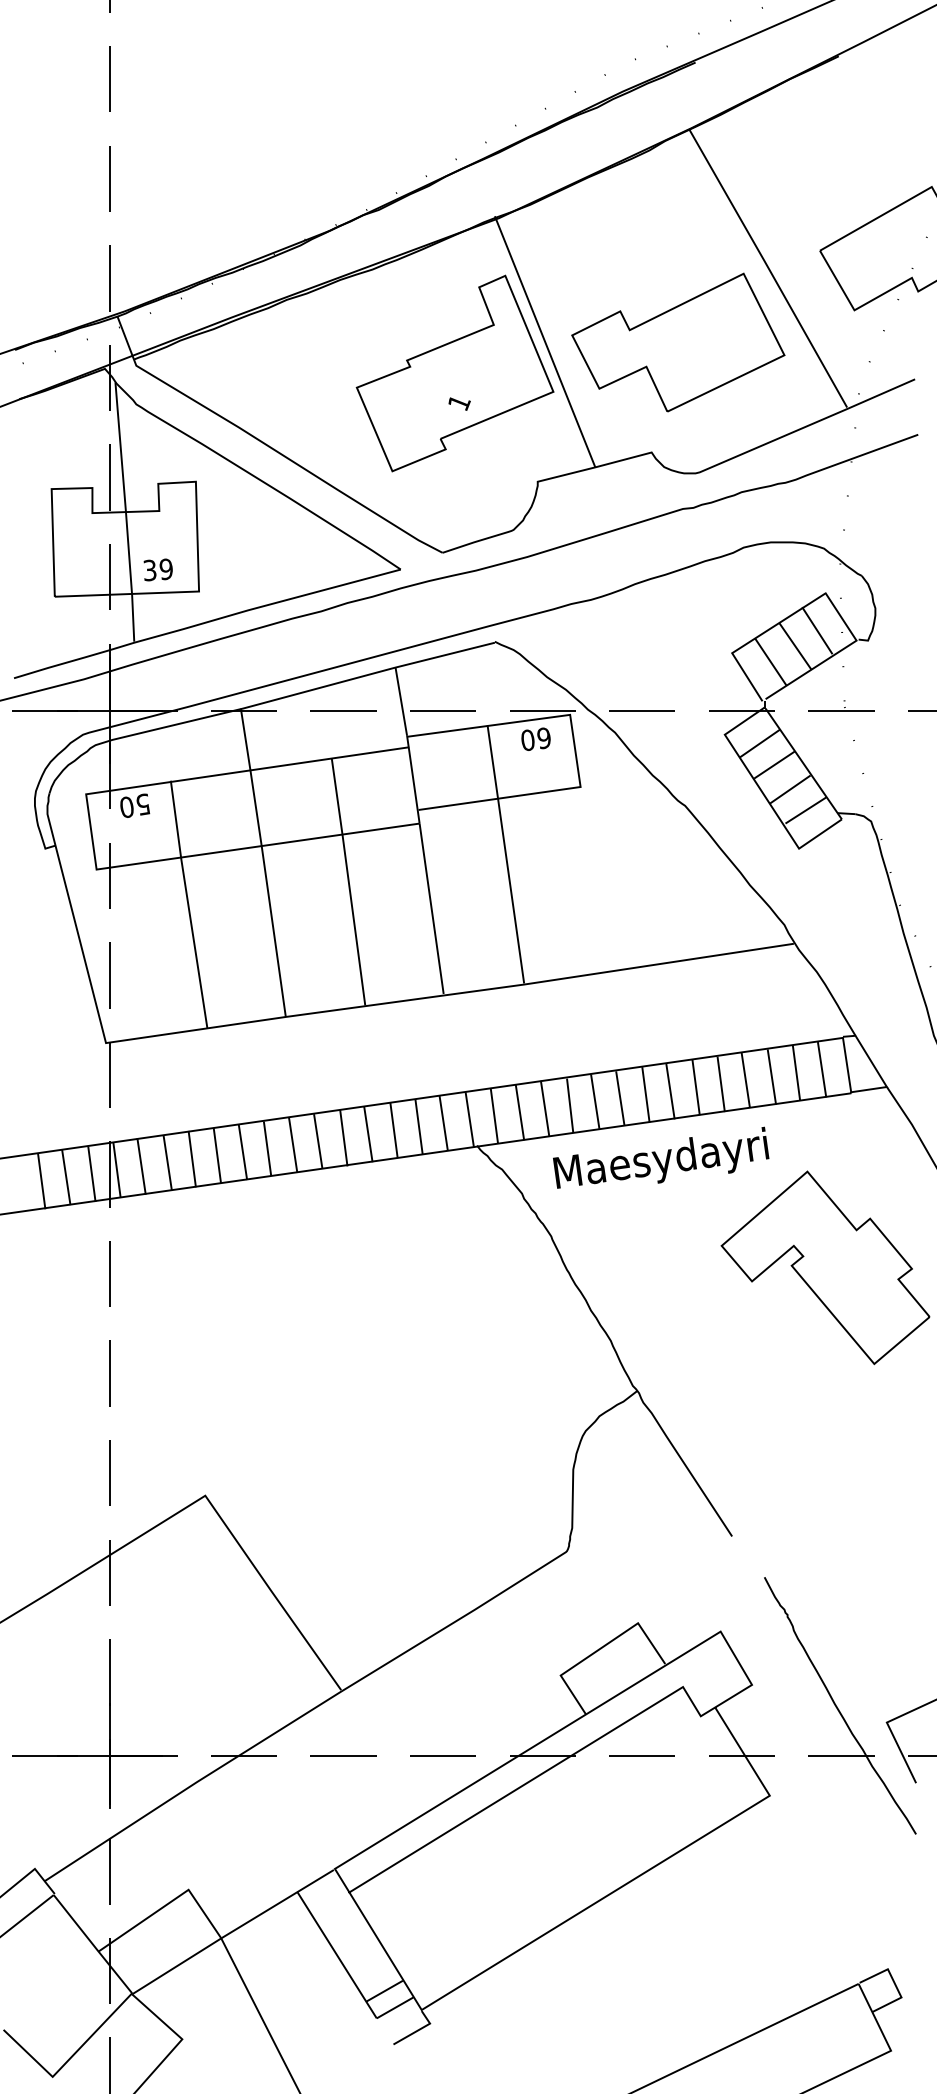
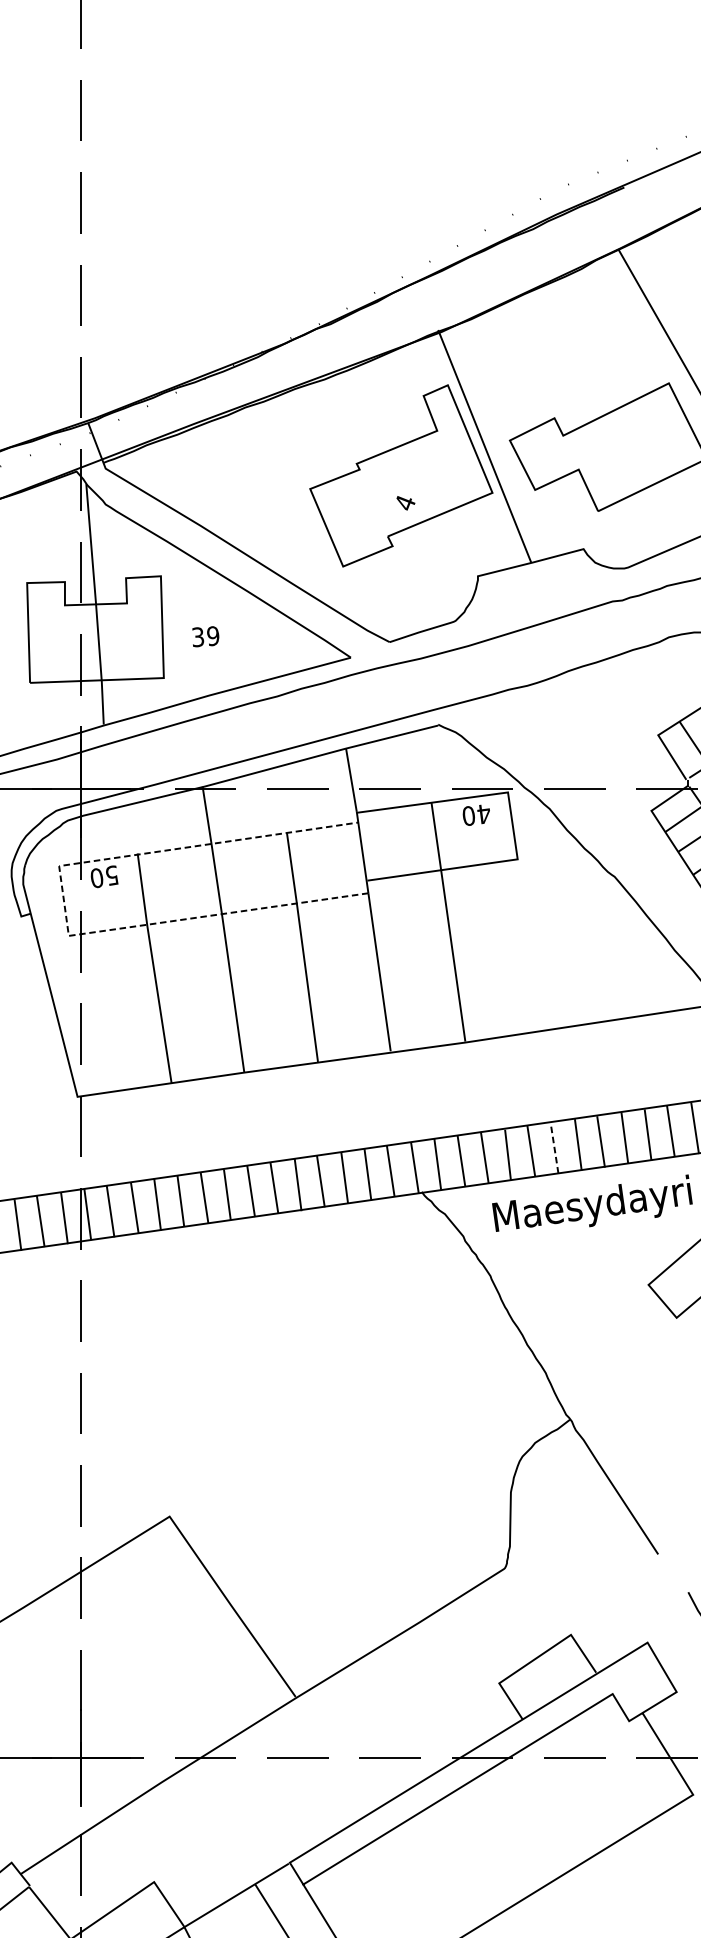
text: (459, 402) -> (405, 502), 1 -> 4
text: (157, 569) -> (205, 636), moved
text: (543, 738) -> (483, 814), 60 -> 40
line: (91, 831) -> (64, 900), solid -> dashed
line: (620, 1098) -> (554, 1148), solid -> dashed

